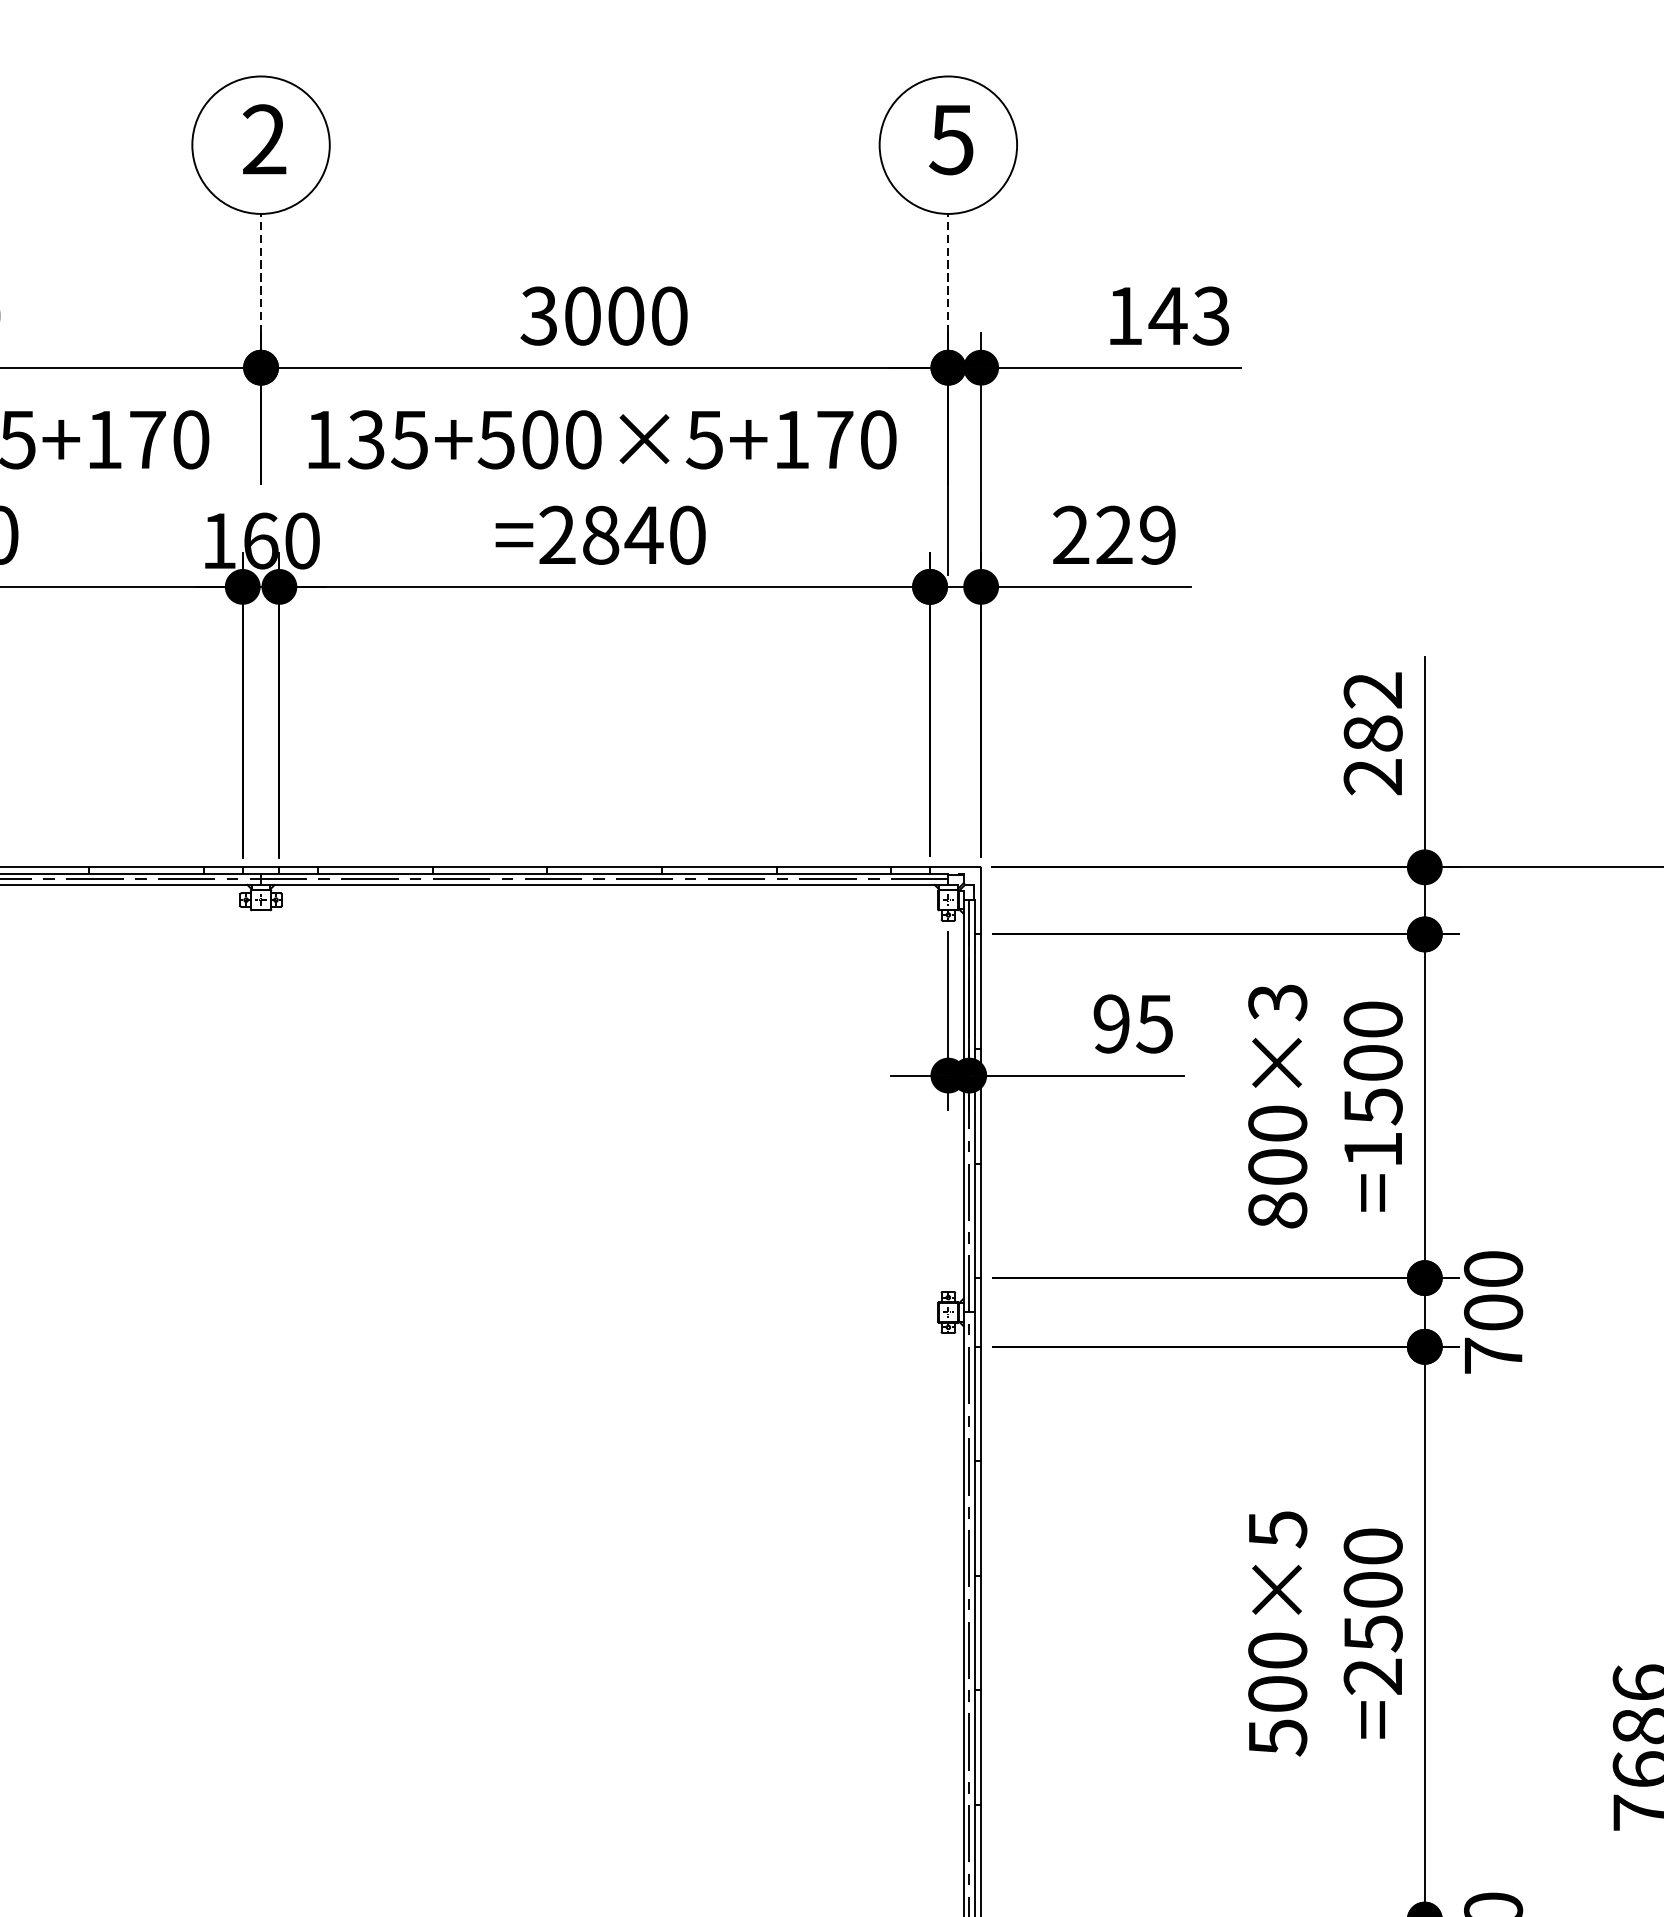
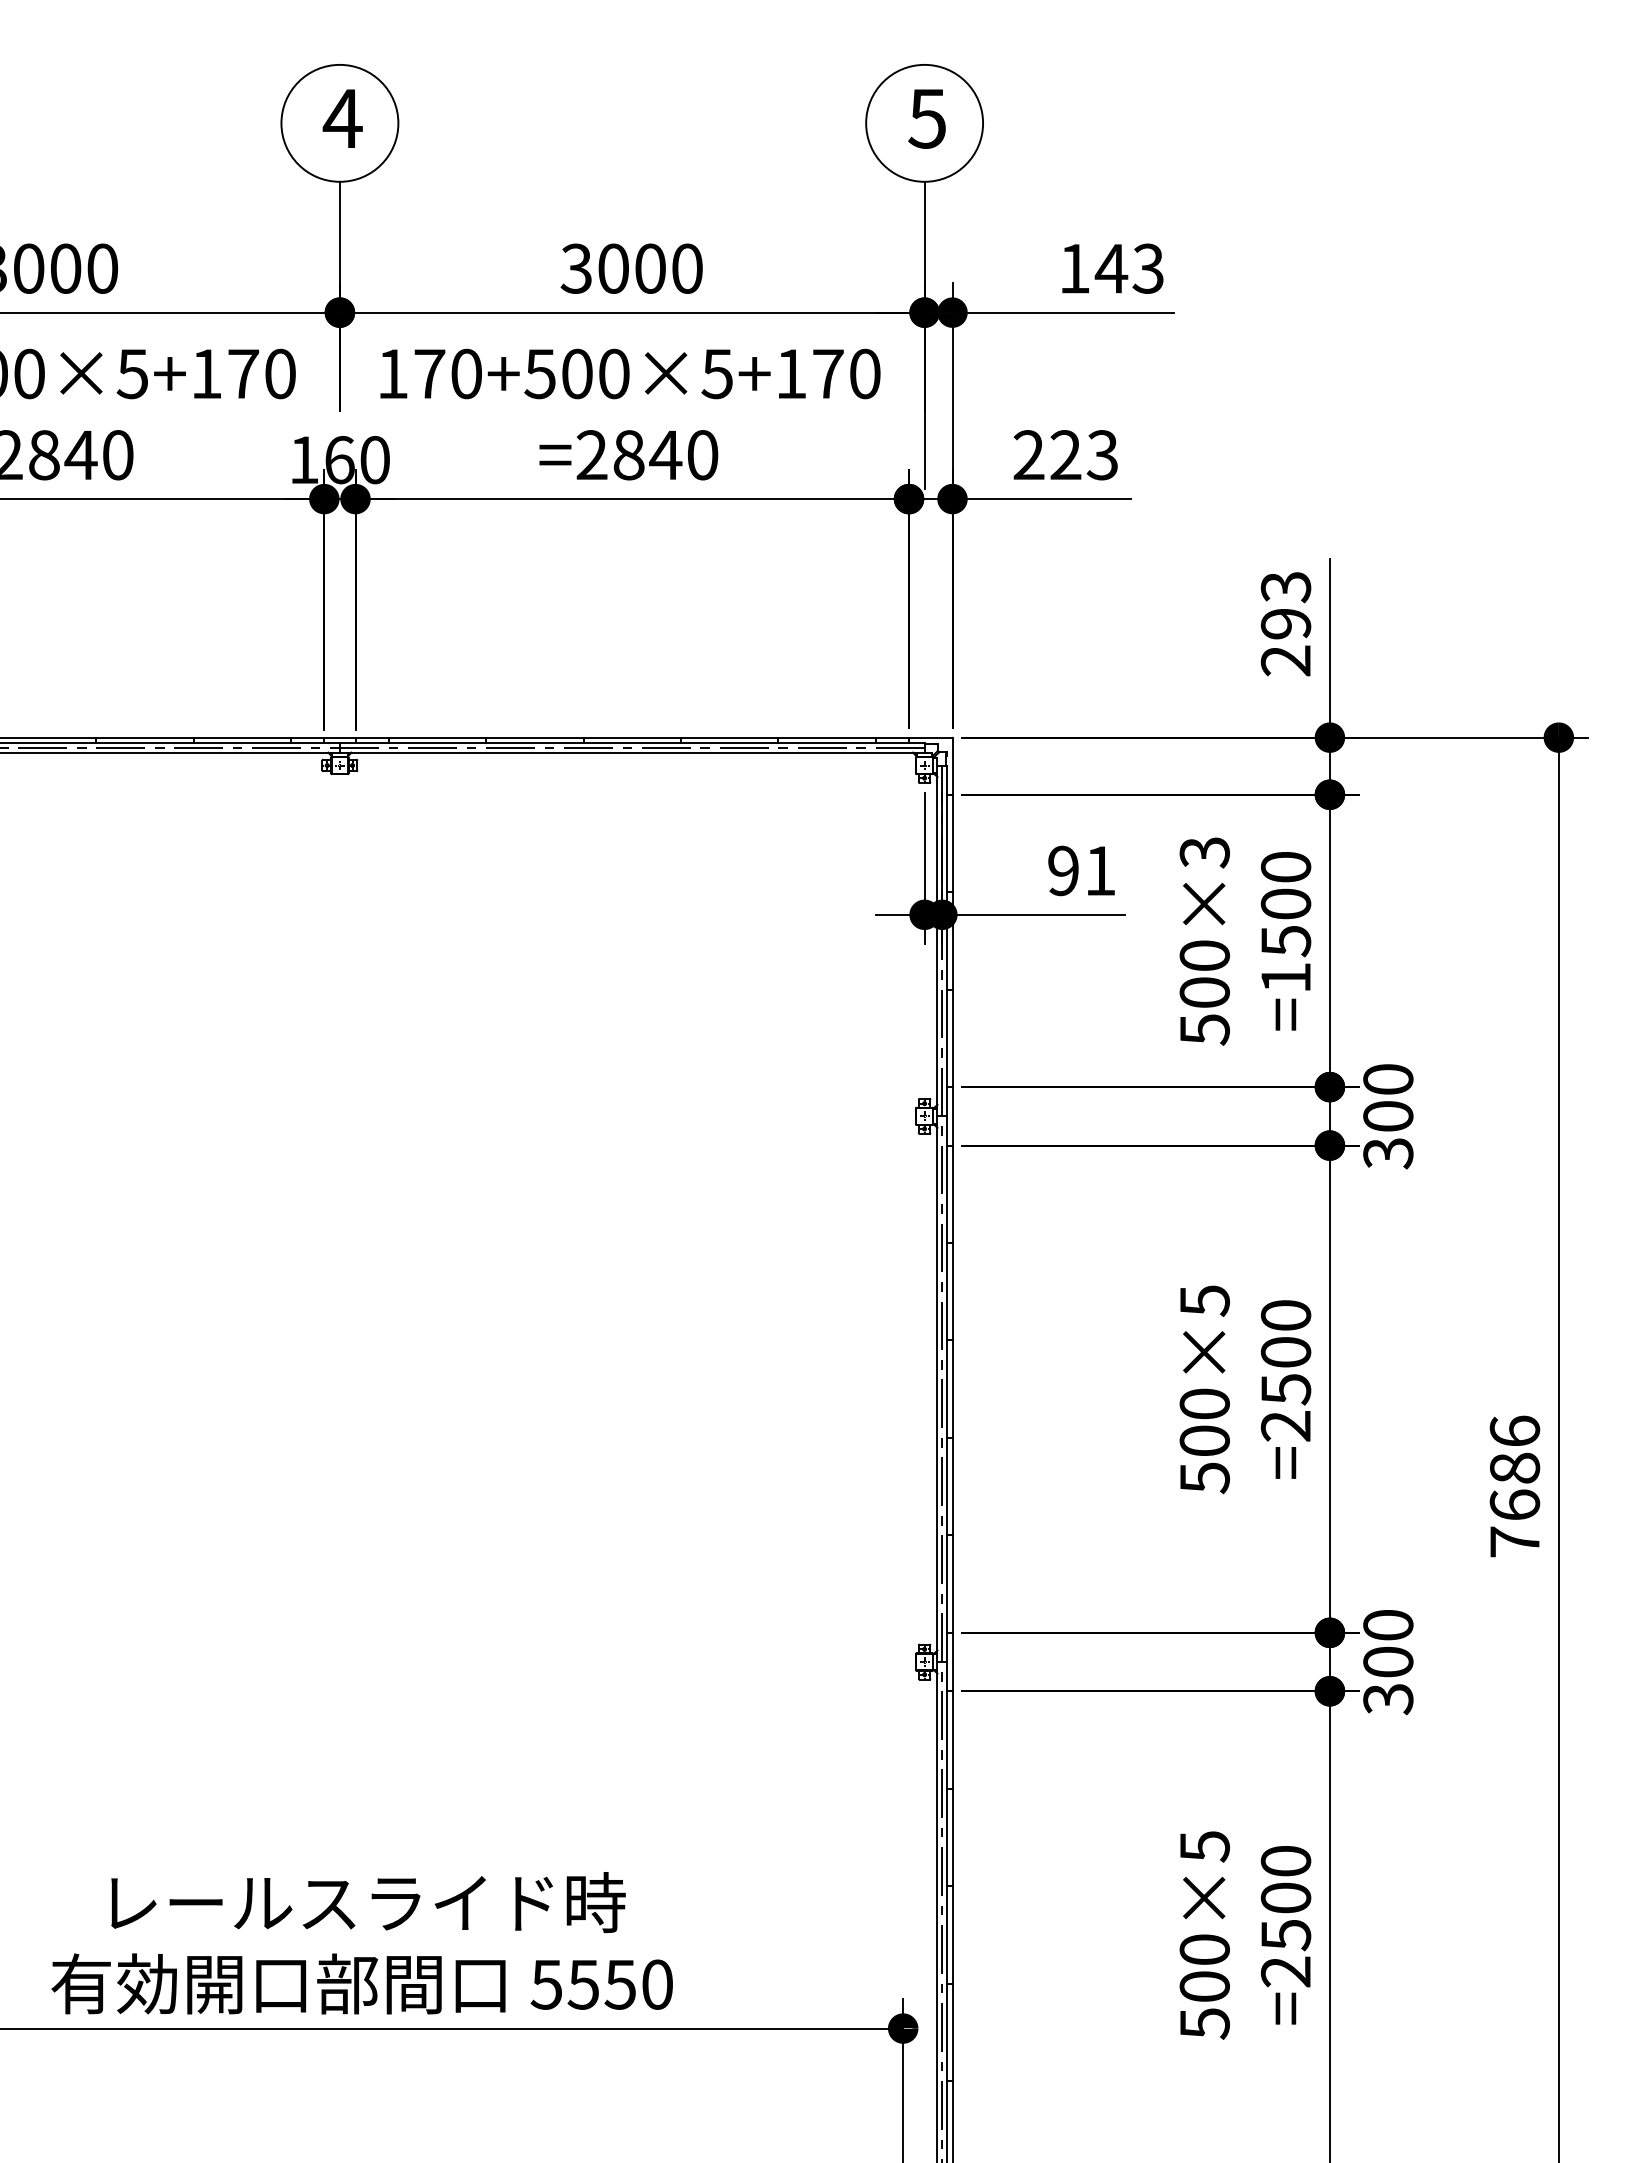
text: (264, 138) -> (342, 117), 2 -> 4
line: (260, 273) -> (339, 232), dashed -> solid
line: (948, 273) -> (924, 232), dashed -> solid
text: (387, 439) -> (447, 373), 135+500×5+170 -> 170+500×5+170
text: (1156, 535) -> (1101, 455), 229 -> 223
text: (1372, 711) -> (1285, 605), 282 -> 293
text: (1153, 1024) -> (1099, 871), 95 -> 91
text: (1277, 1210) -> (1204, 1029), 800×3 -> 500×3
text: (1493, 1356) -> (1388, 1153), 700 -> 300

